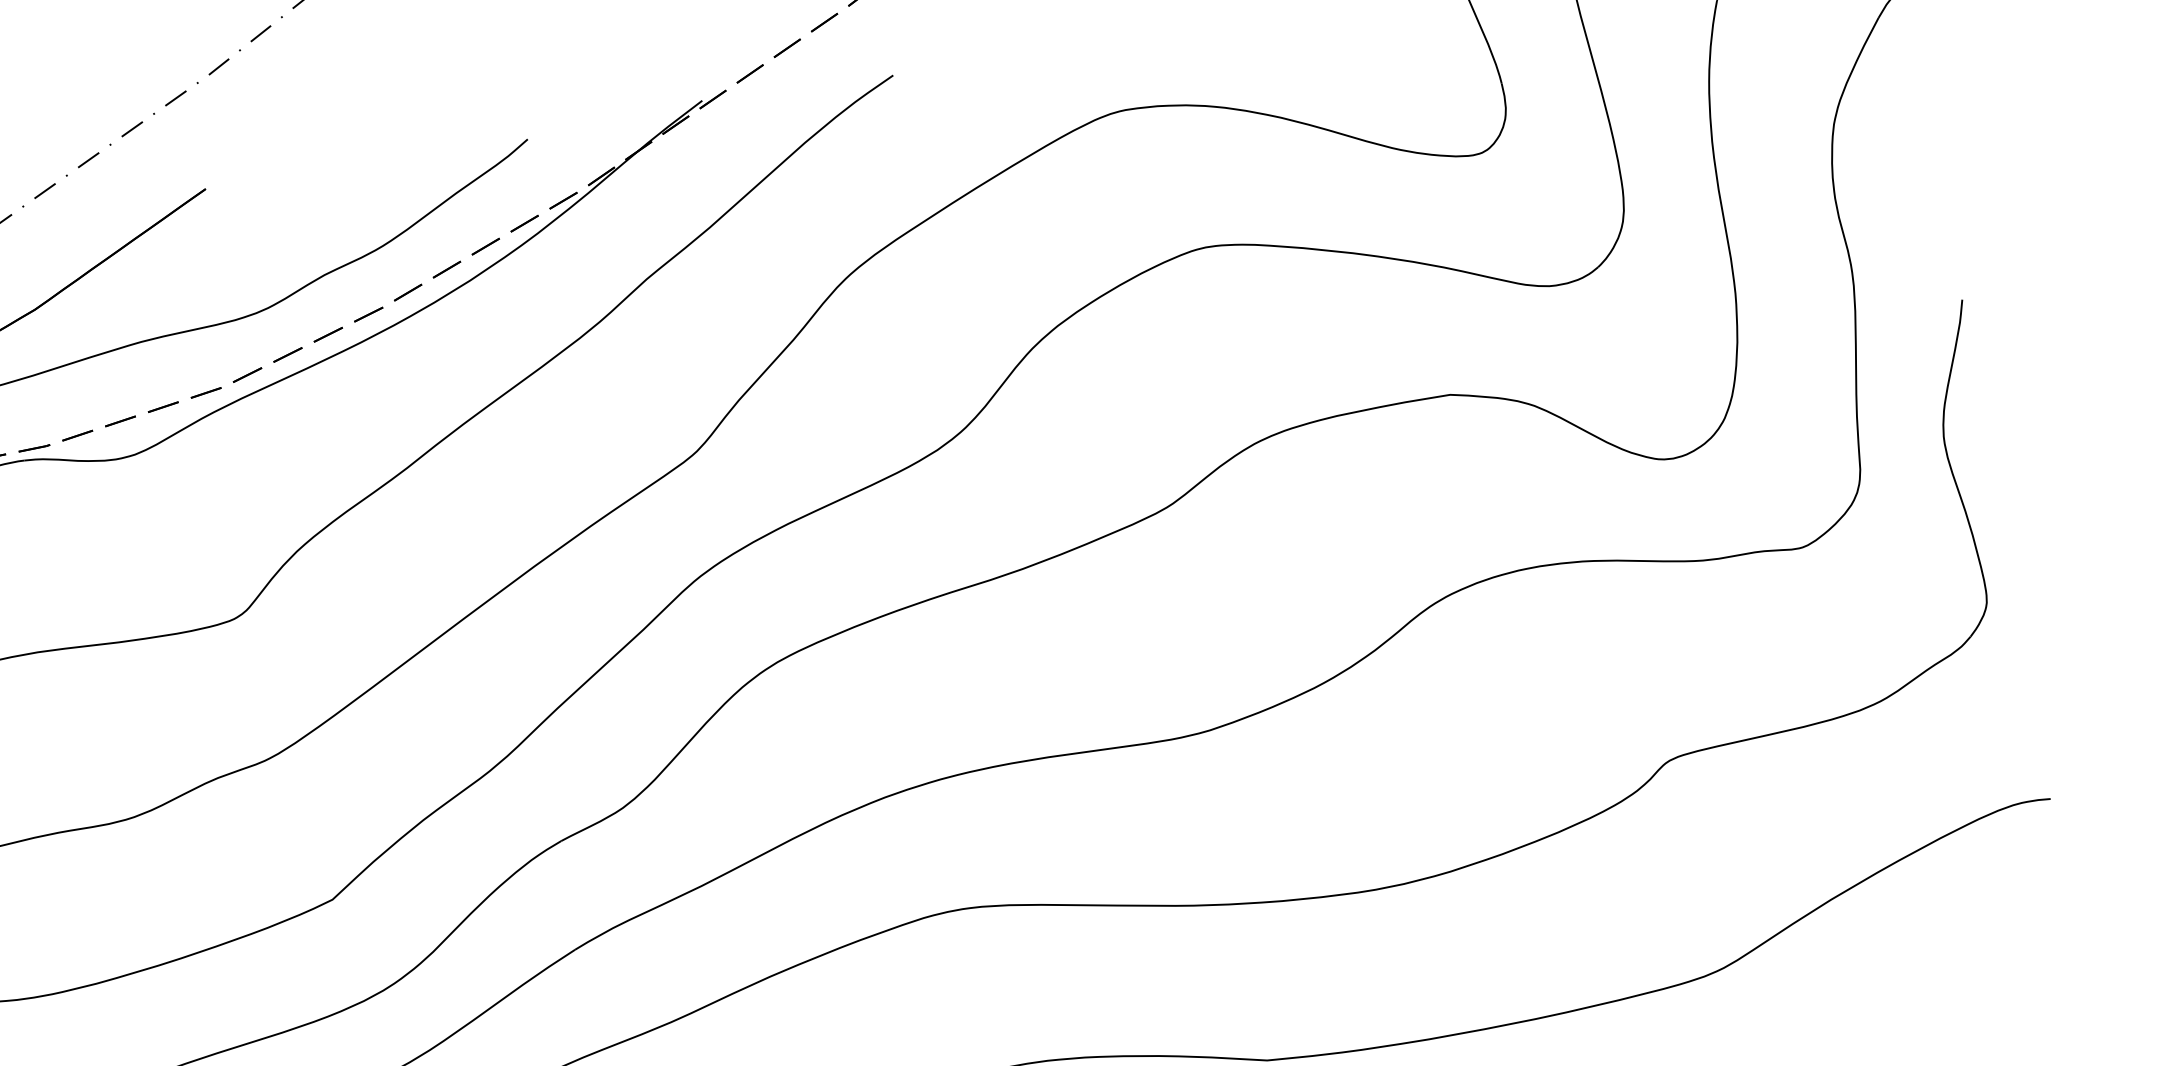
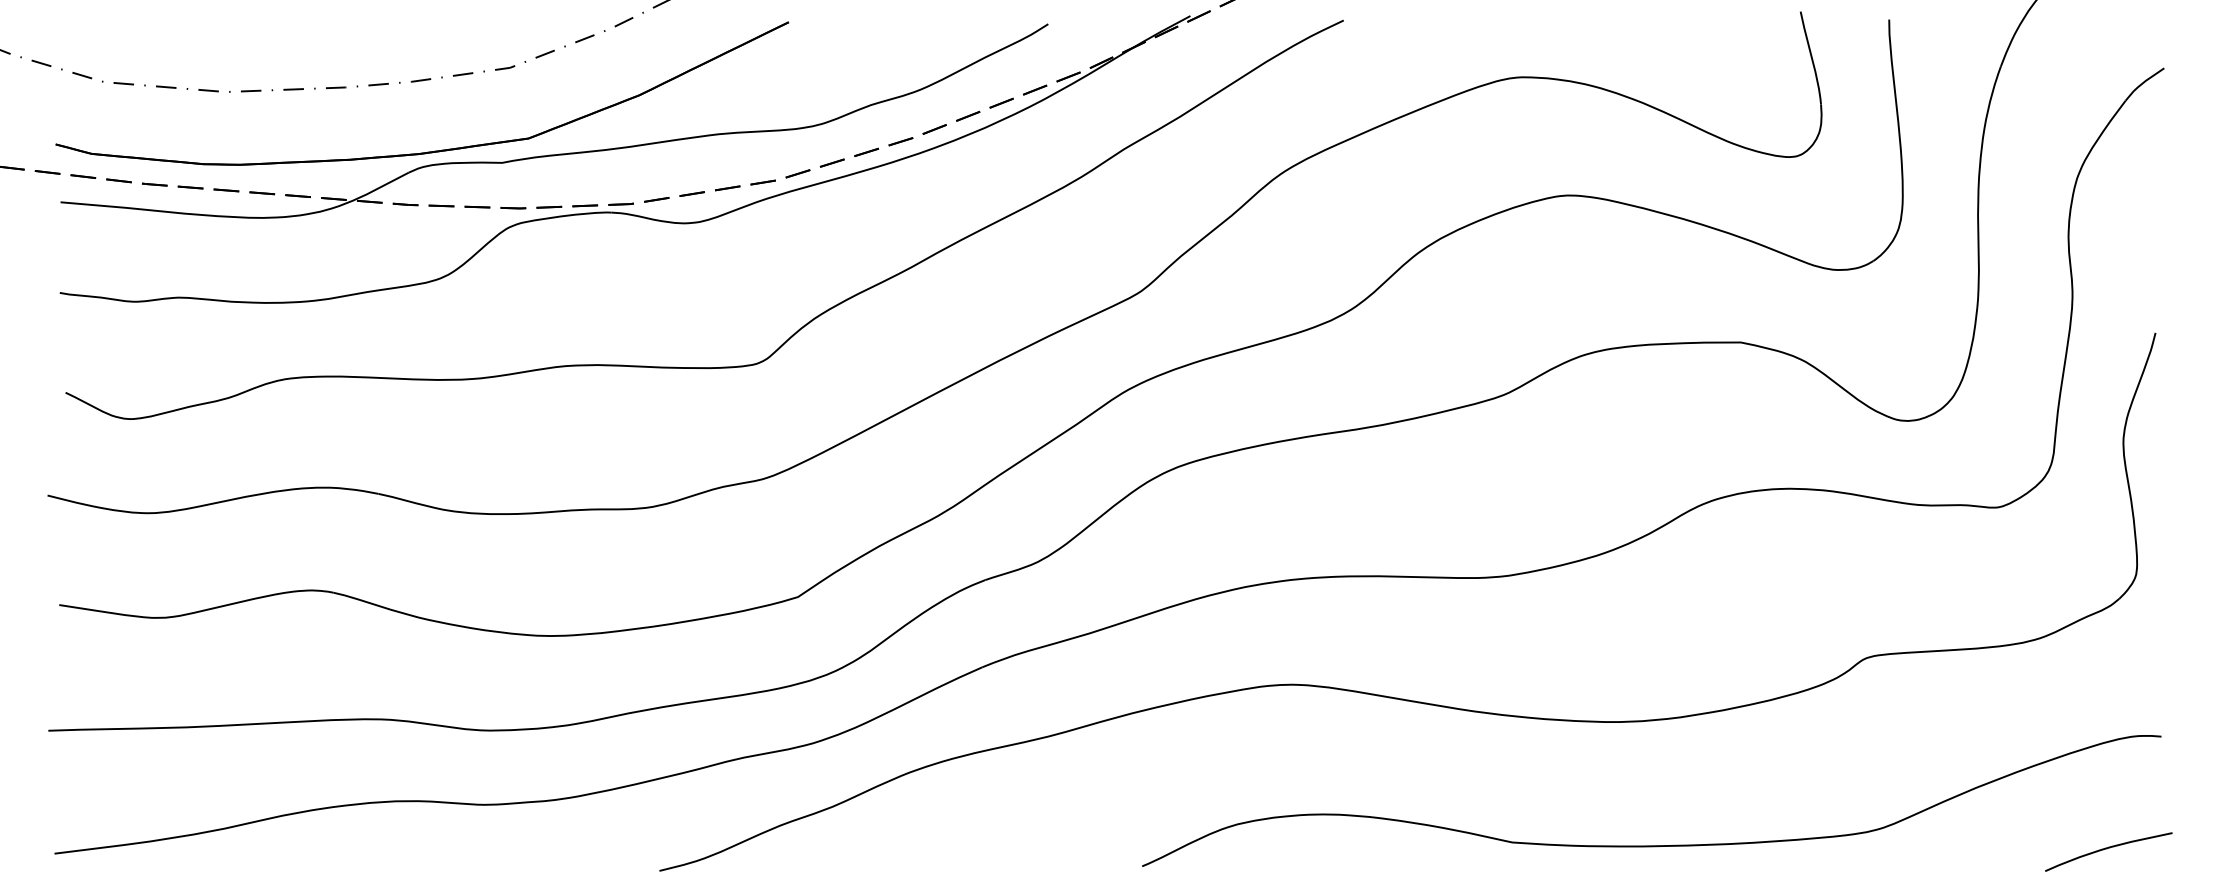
curve: (2005, 949) -> (2106, 849), added

